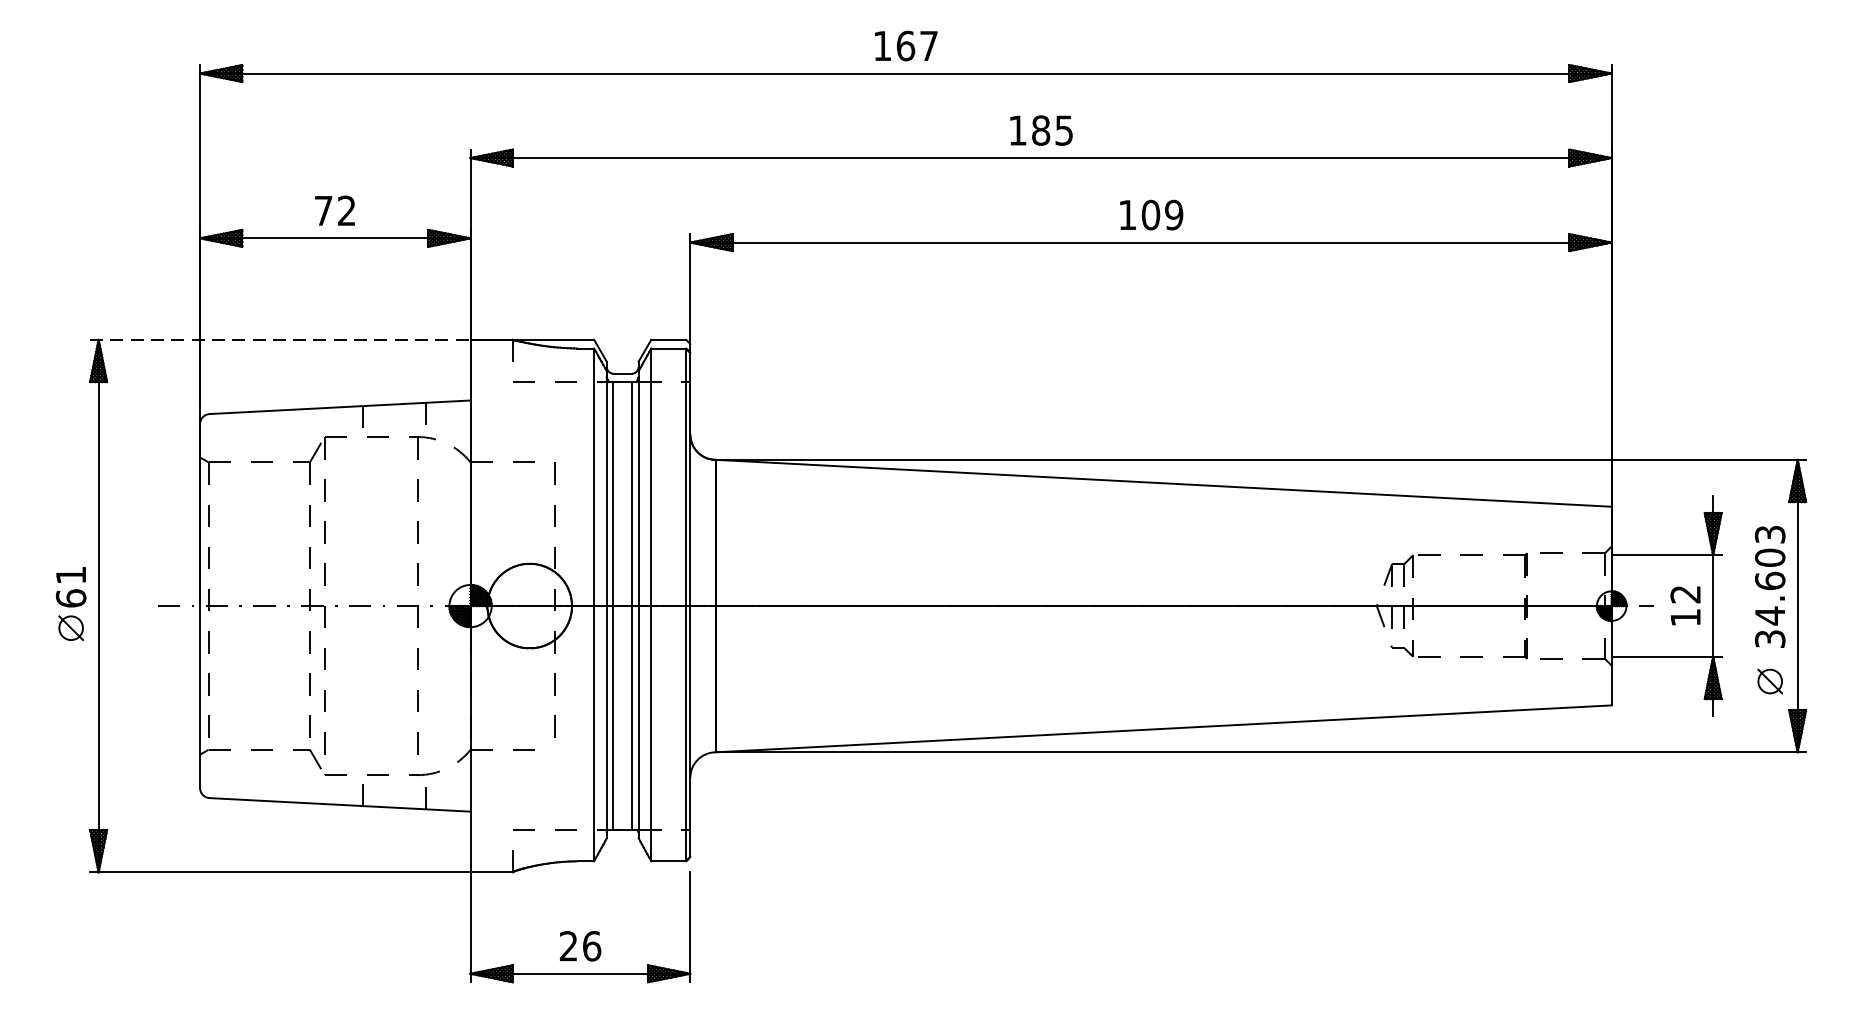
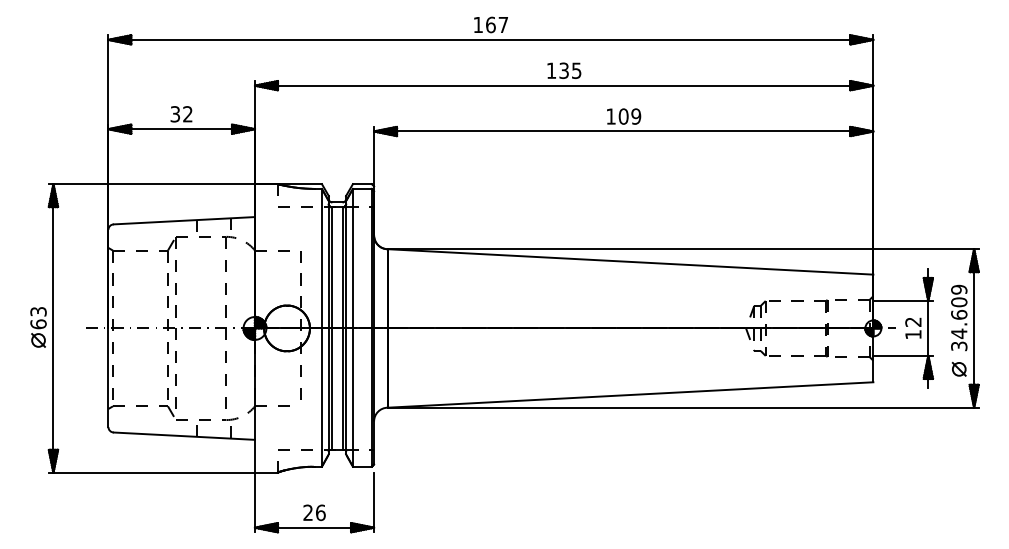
text: (1041, 130) -> (564, 70), 185 -> 135
text: (323, 211) -> (175, 114), 72 -> 32
line: (281, 340) -> (152, 184), dashed -> solid
text: (1770, 534) -> (959, 289), 34.603 -> 34.609
text: (71, 574) -> (38, 311), 61 -> 63

